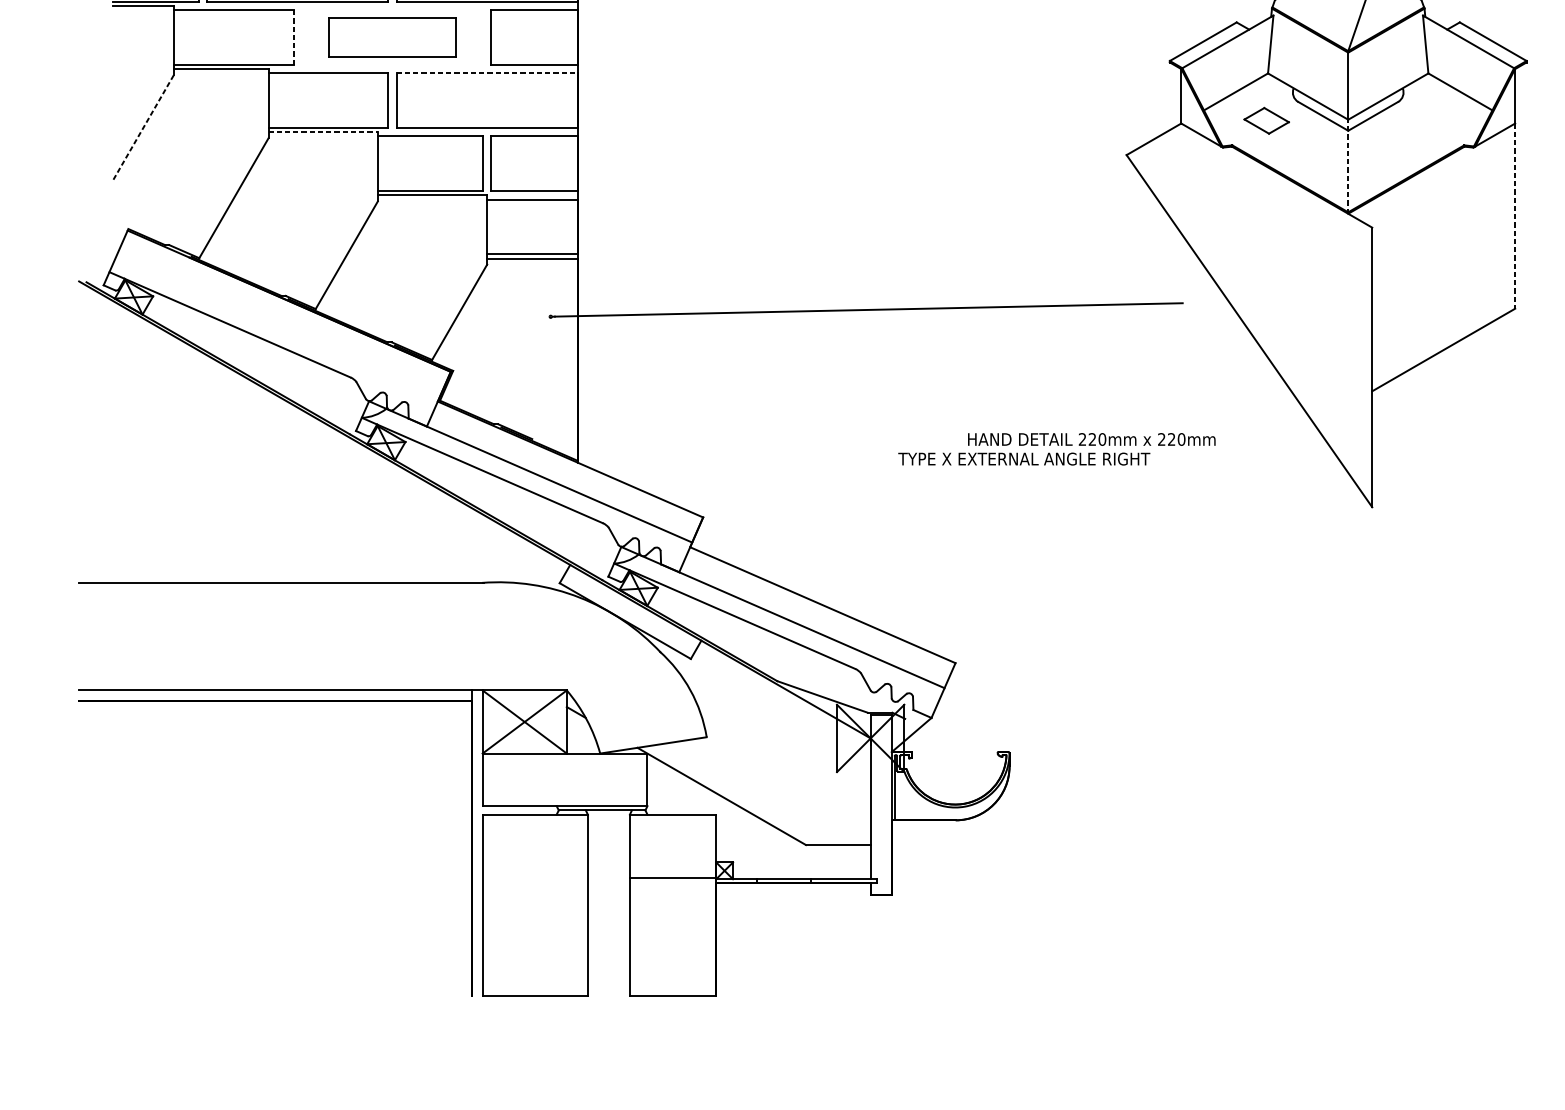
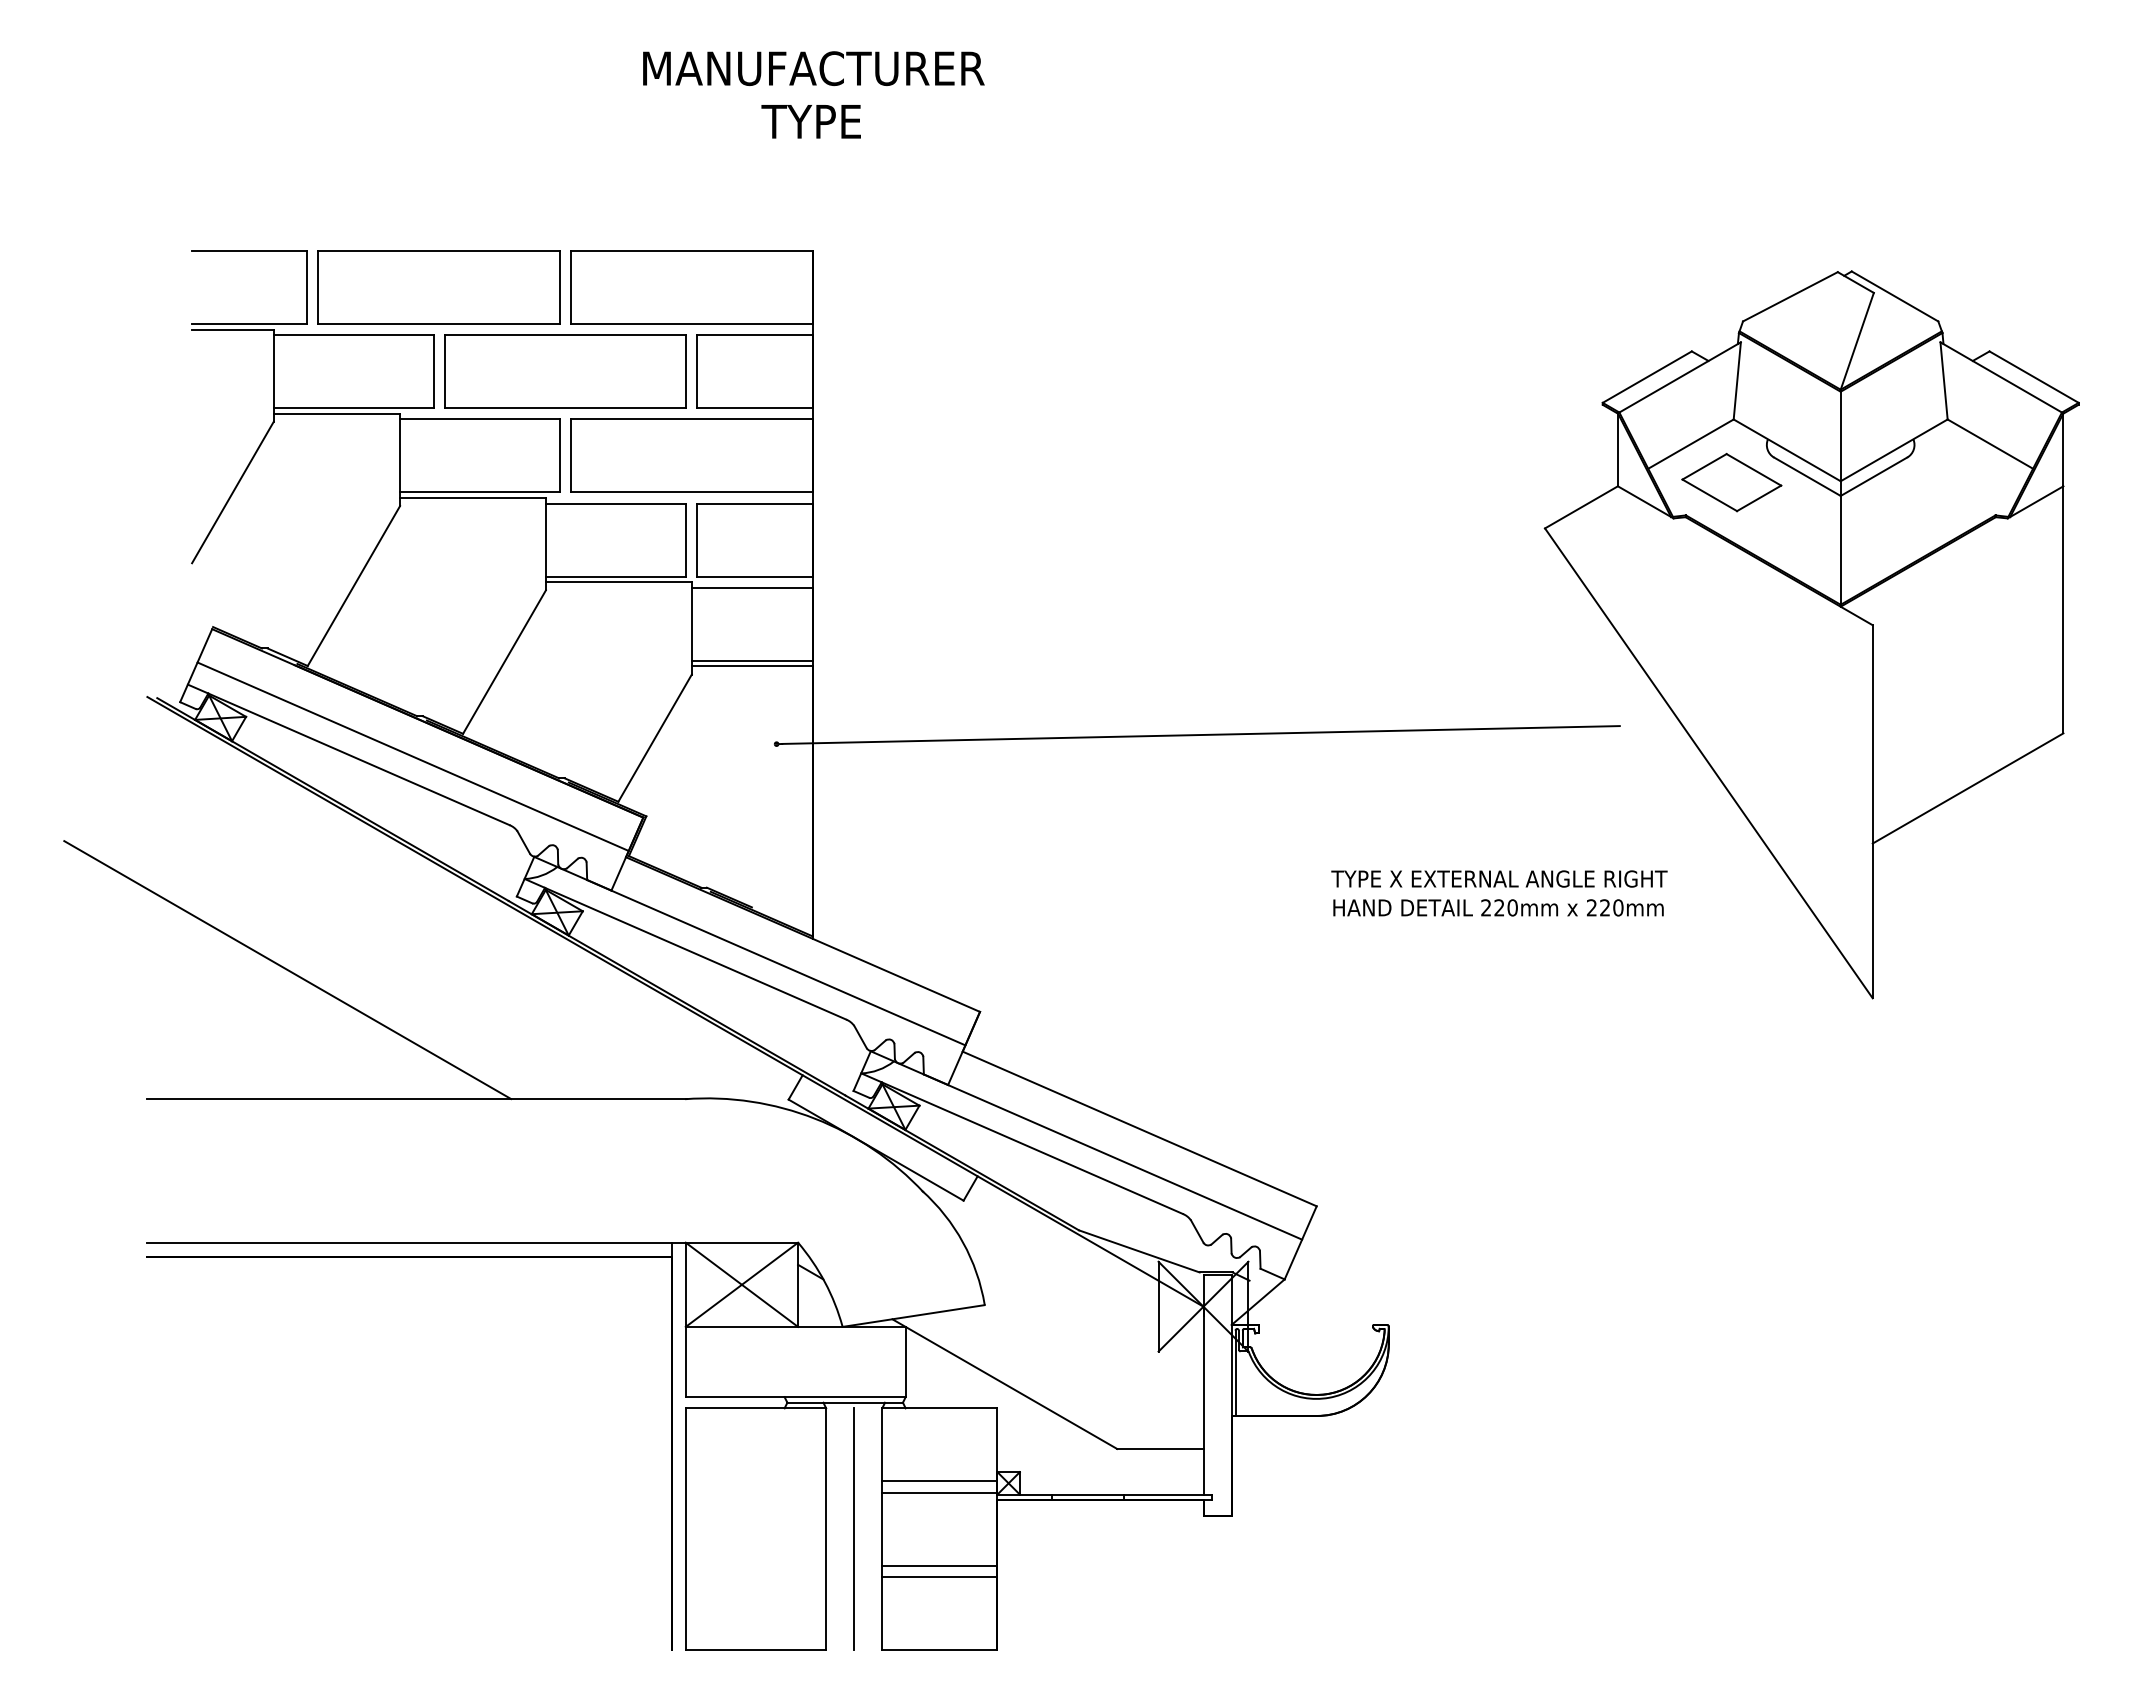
part: (392, 37) -> (565, 371), size x1.43
line: (293, 38) -> (433, 372), dashed -> solid
line: (486, 73) -> (691, 419), dashed -> solid
part: (1266, 120) -> (1731, 482), size x1.67
line: (142, 128) -> (232, 492), dashed -> solid
line: (323, 131) -> (473, 497), dashed -> solid
line: (1348, 166) -> (1840, 543), dashed -> solid
line: (1515, 215) -> (2063, 609), dashed -> solid
line: (277, 326) -> (412, 756), added
text: (1024, 458) -> (1499, 878), moved
line: (184, 486) -> (287, 970), added
line: (672, 869) -> (939, 1481), added
line: (609, 904) -> (854, 1528), added
line: (672, 932) -> (939, 1565), added
line: (672, 940) -> (939, 1576), added

